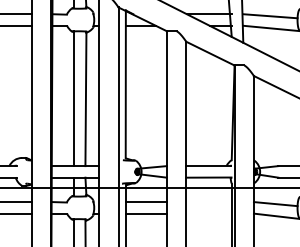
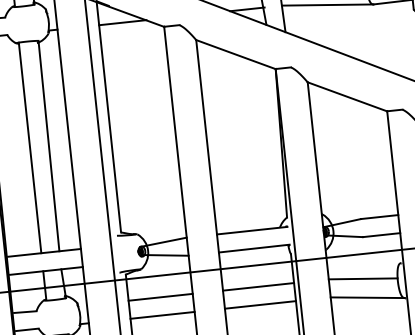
line: (208, 202) -> (257, 287), added
line: (208, 213) -> (259, 304), added

